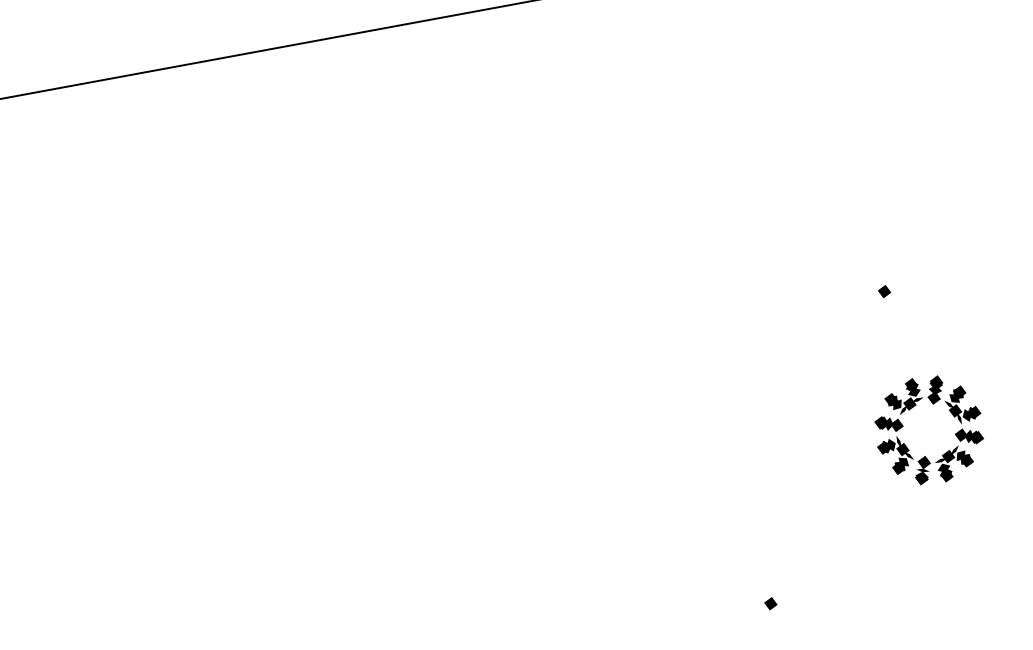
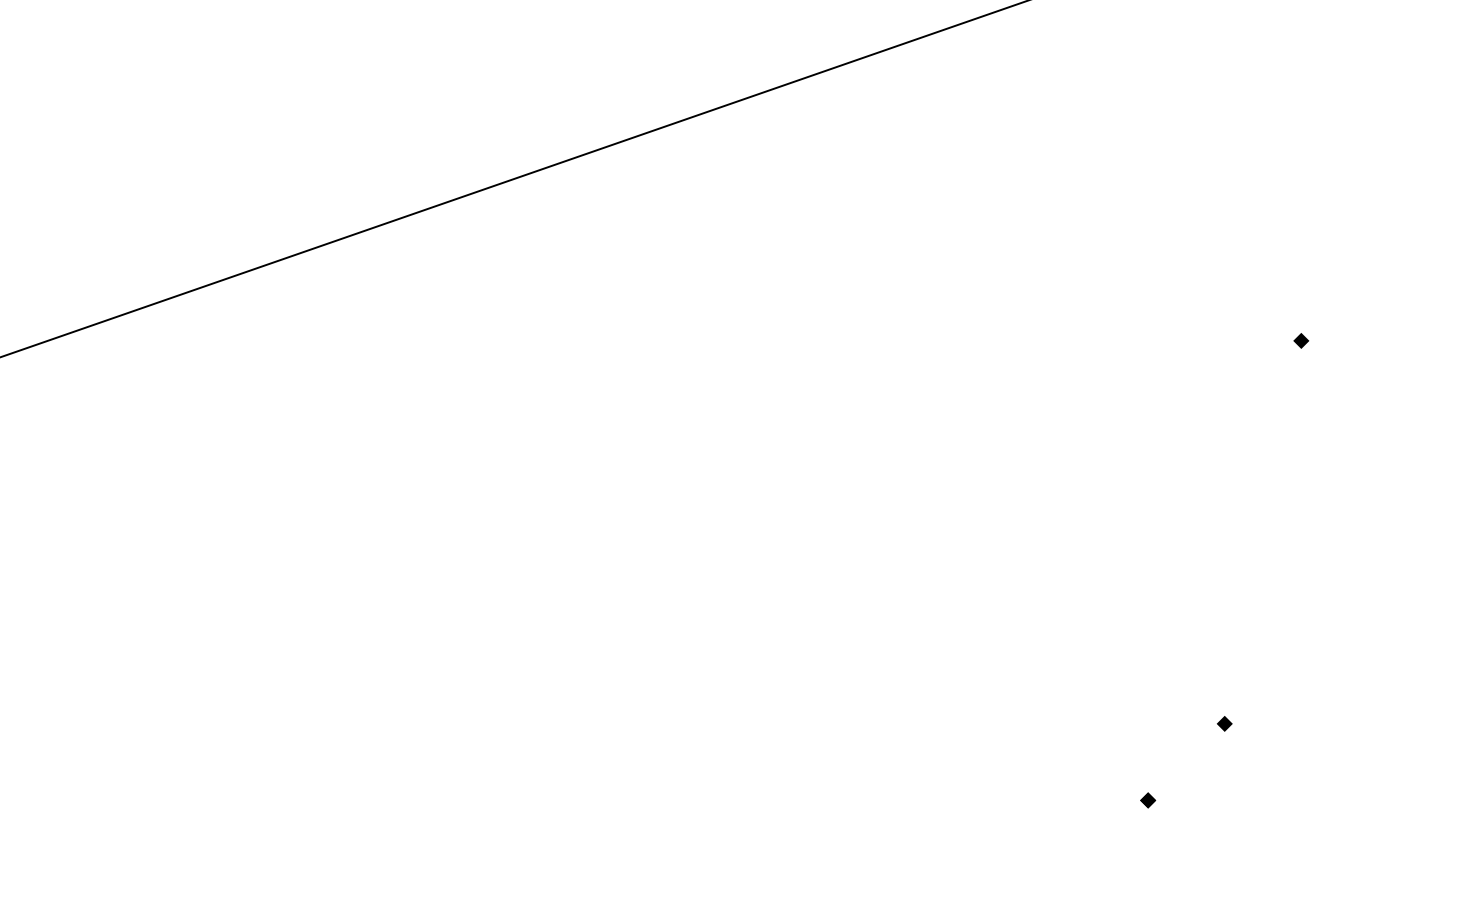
part: (932, 404) -> (1377, 463), removed

